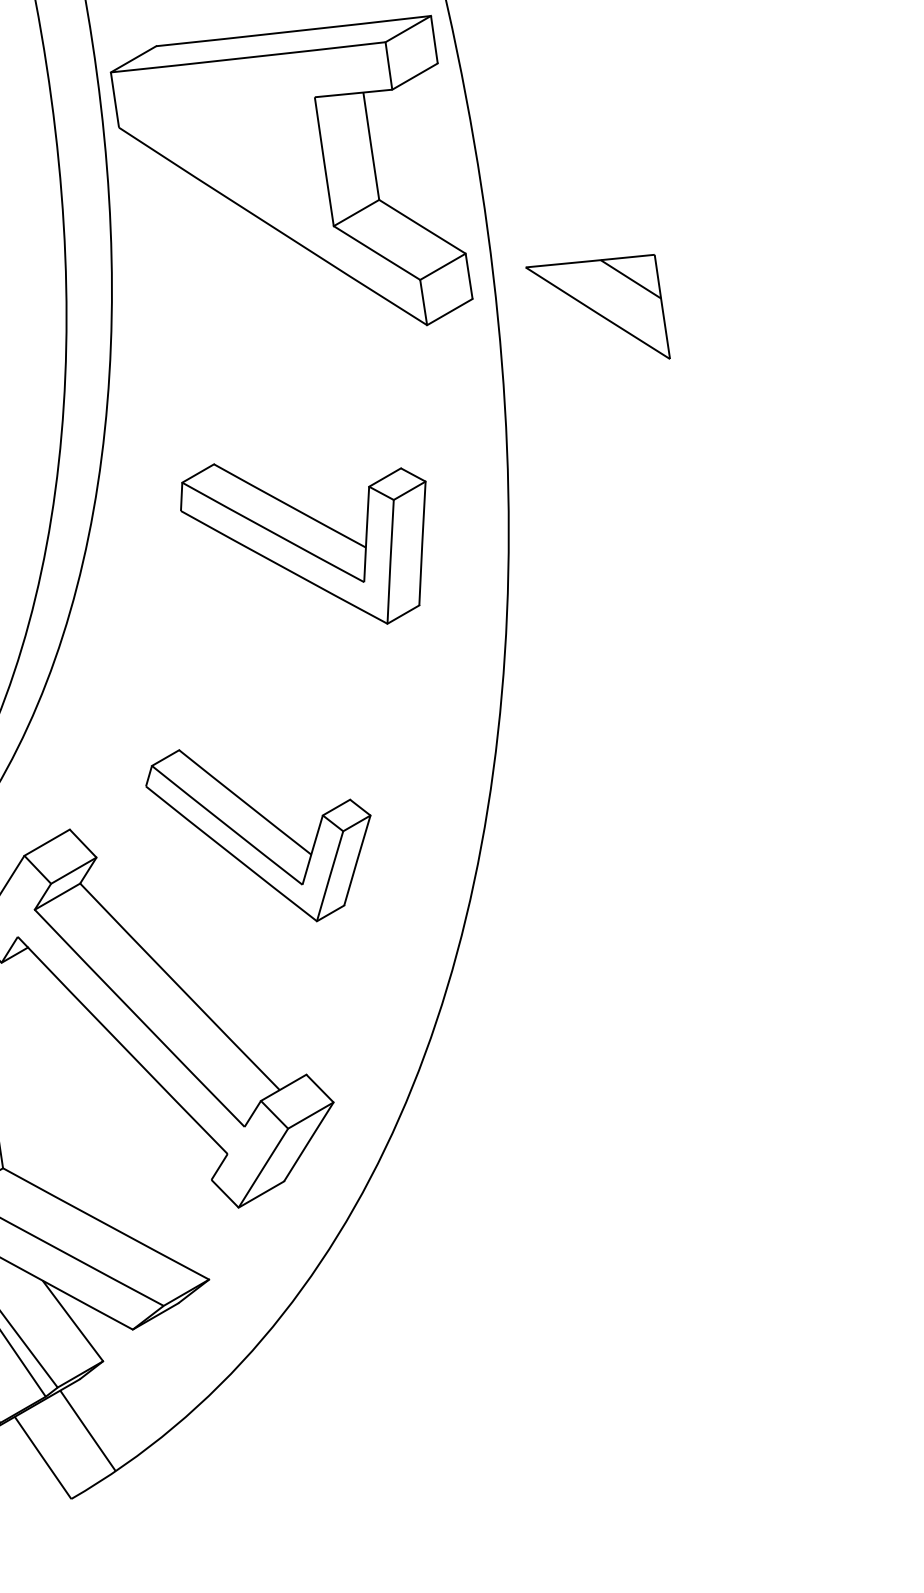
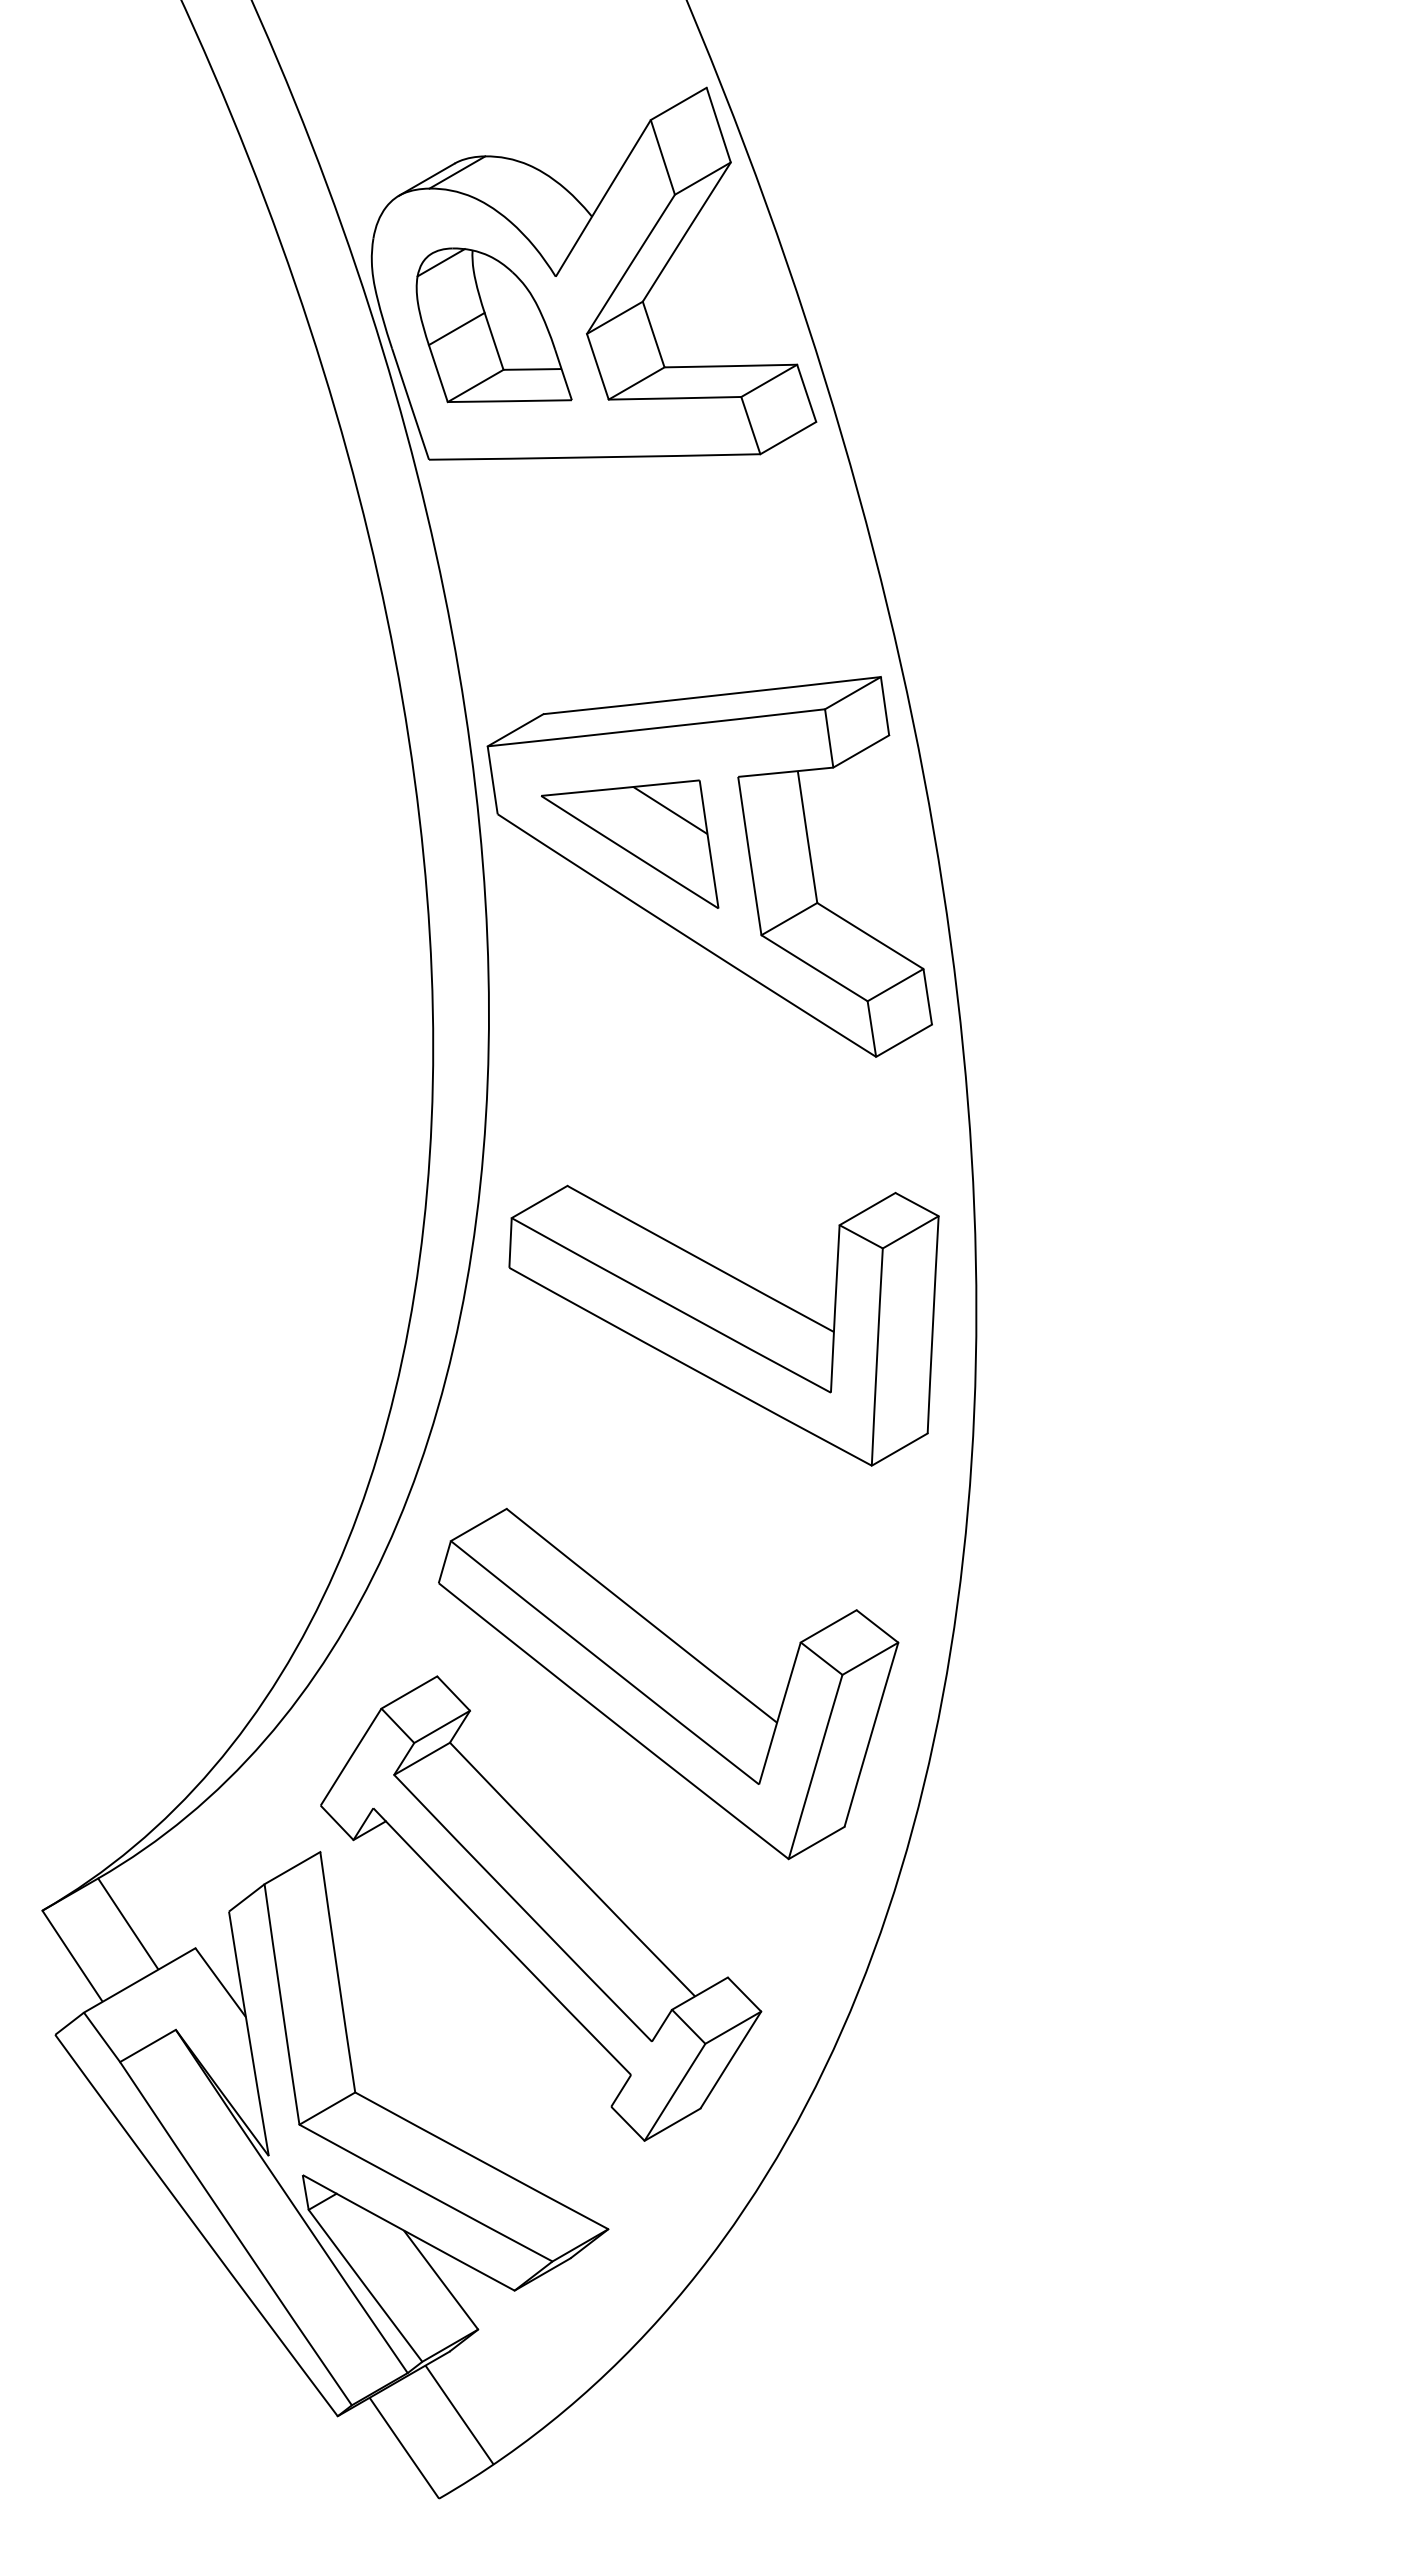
part: (598, 306) -> (630, 843), moved
part: (302, 543) -> (723, 1325), size x1.43
part: (258, 835) -> (668, 1683), size x1.67

